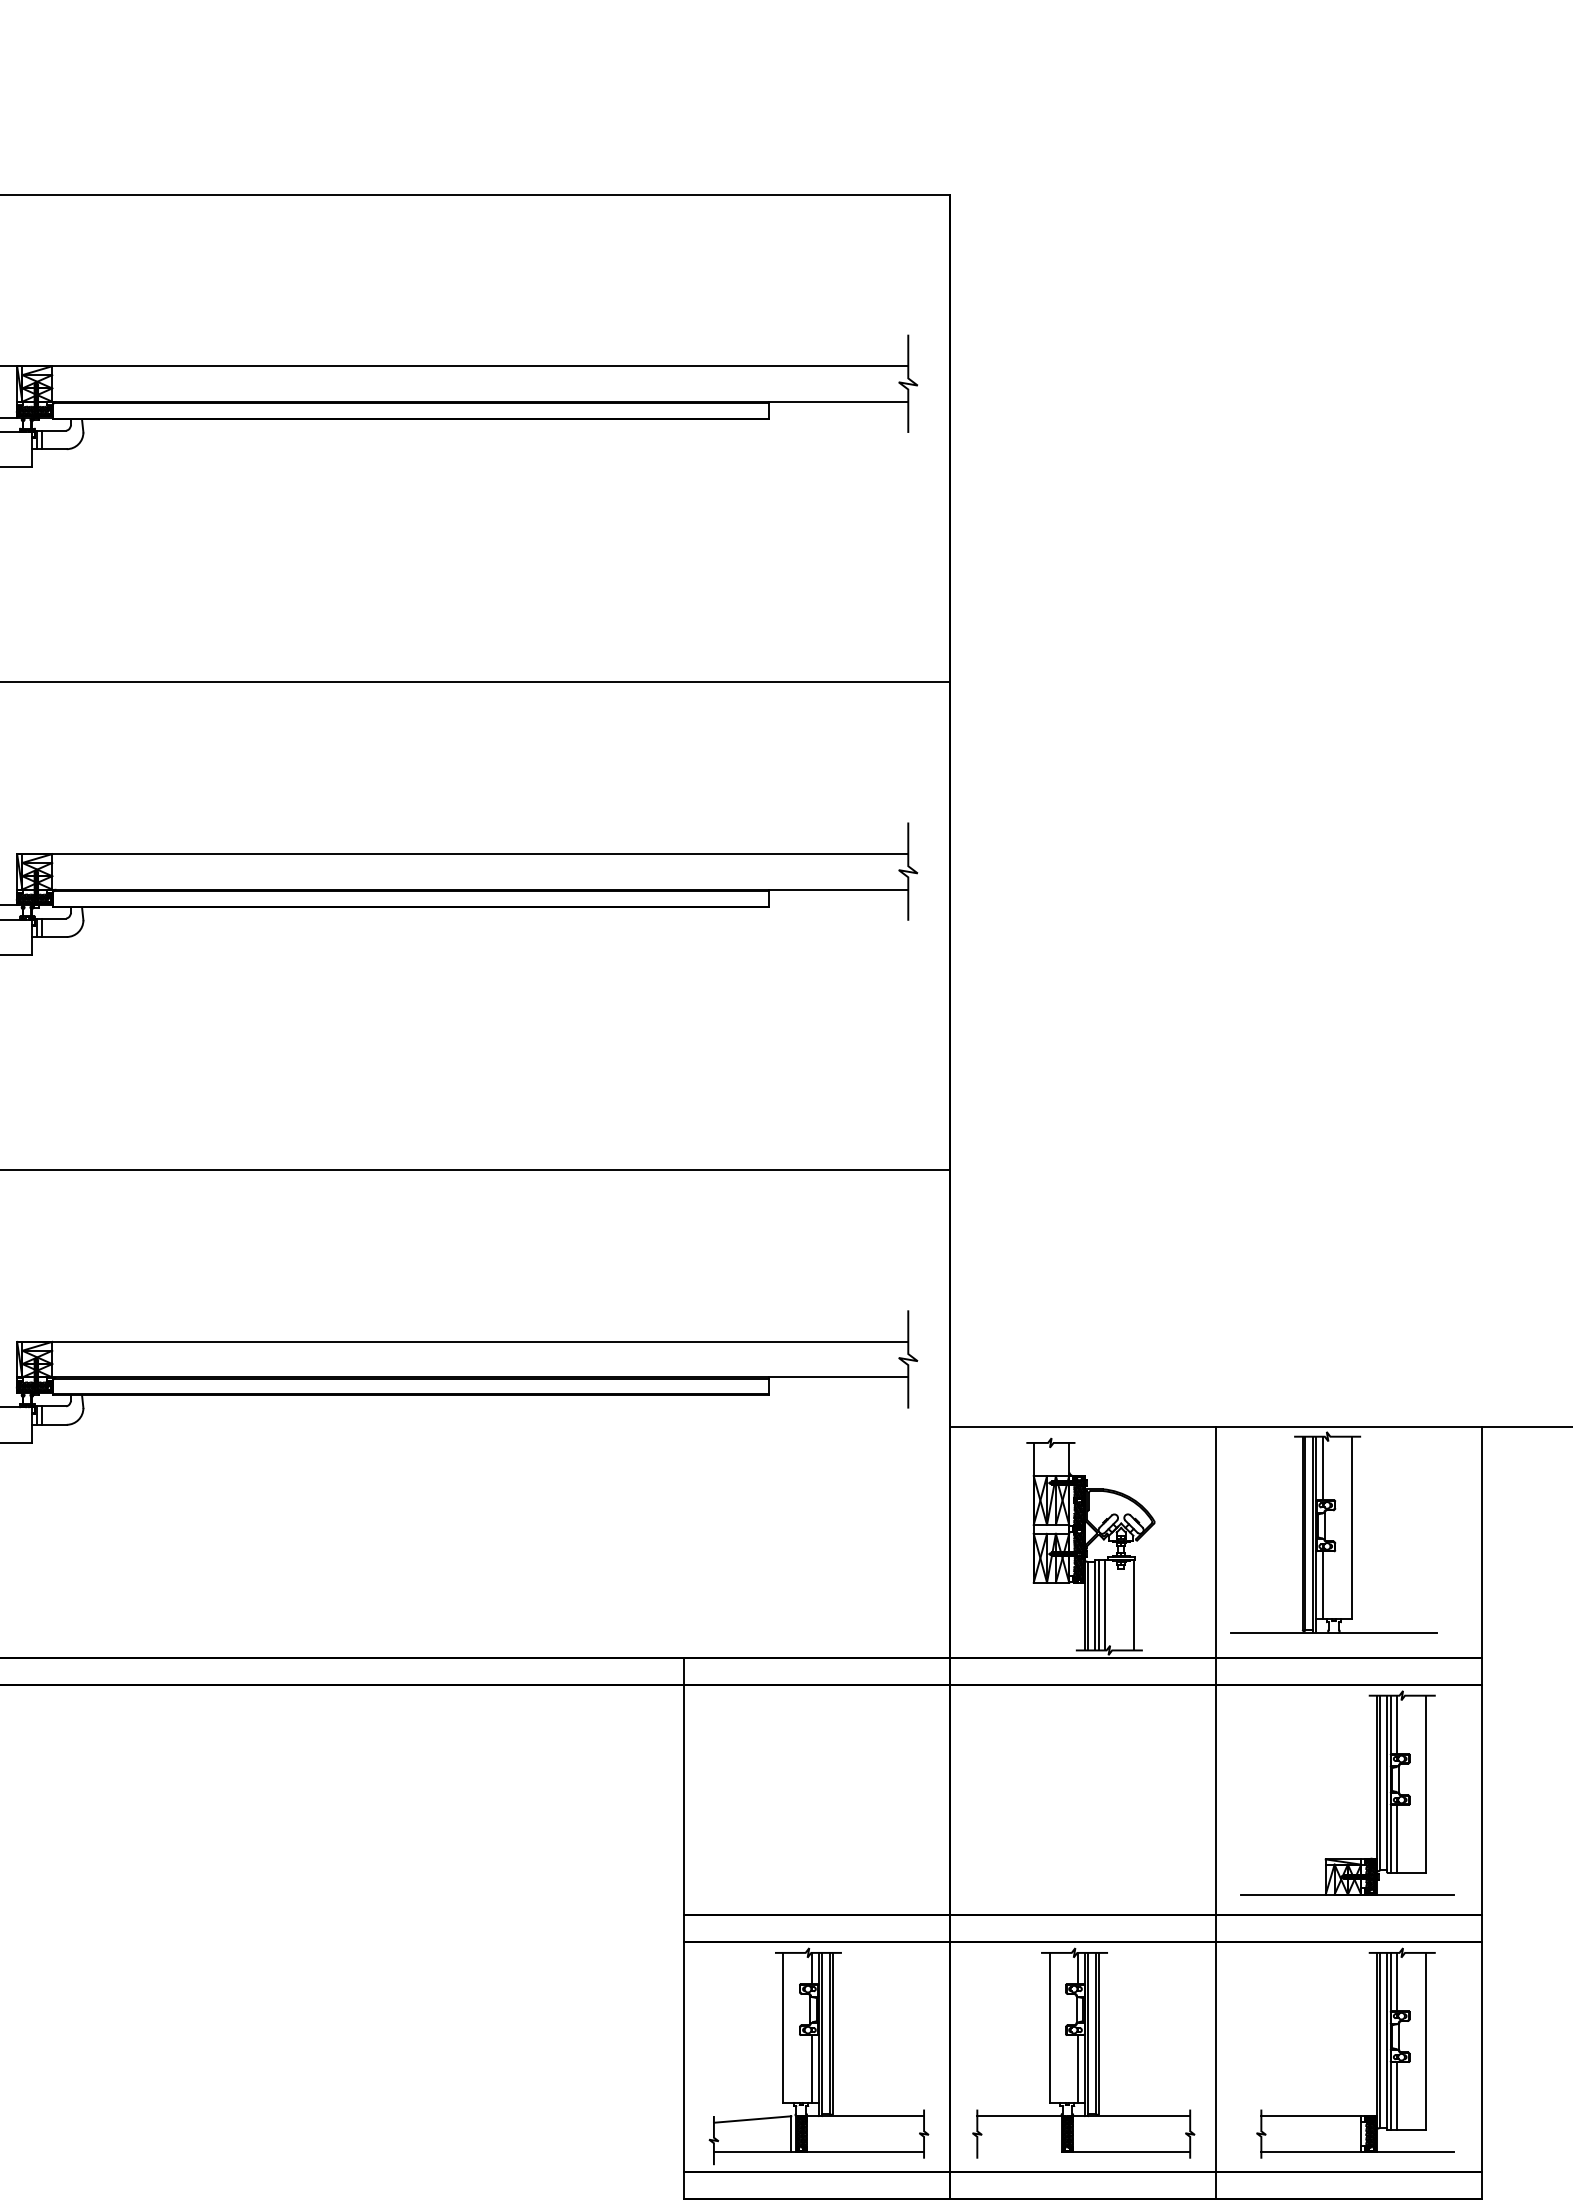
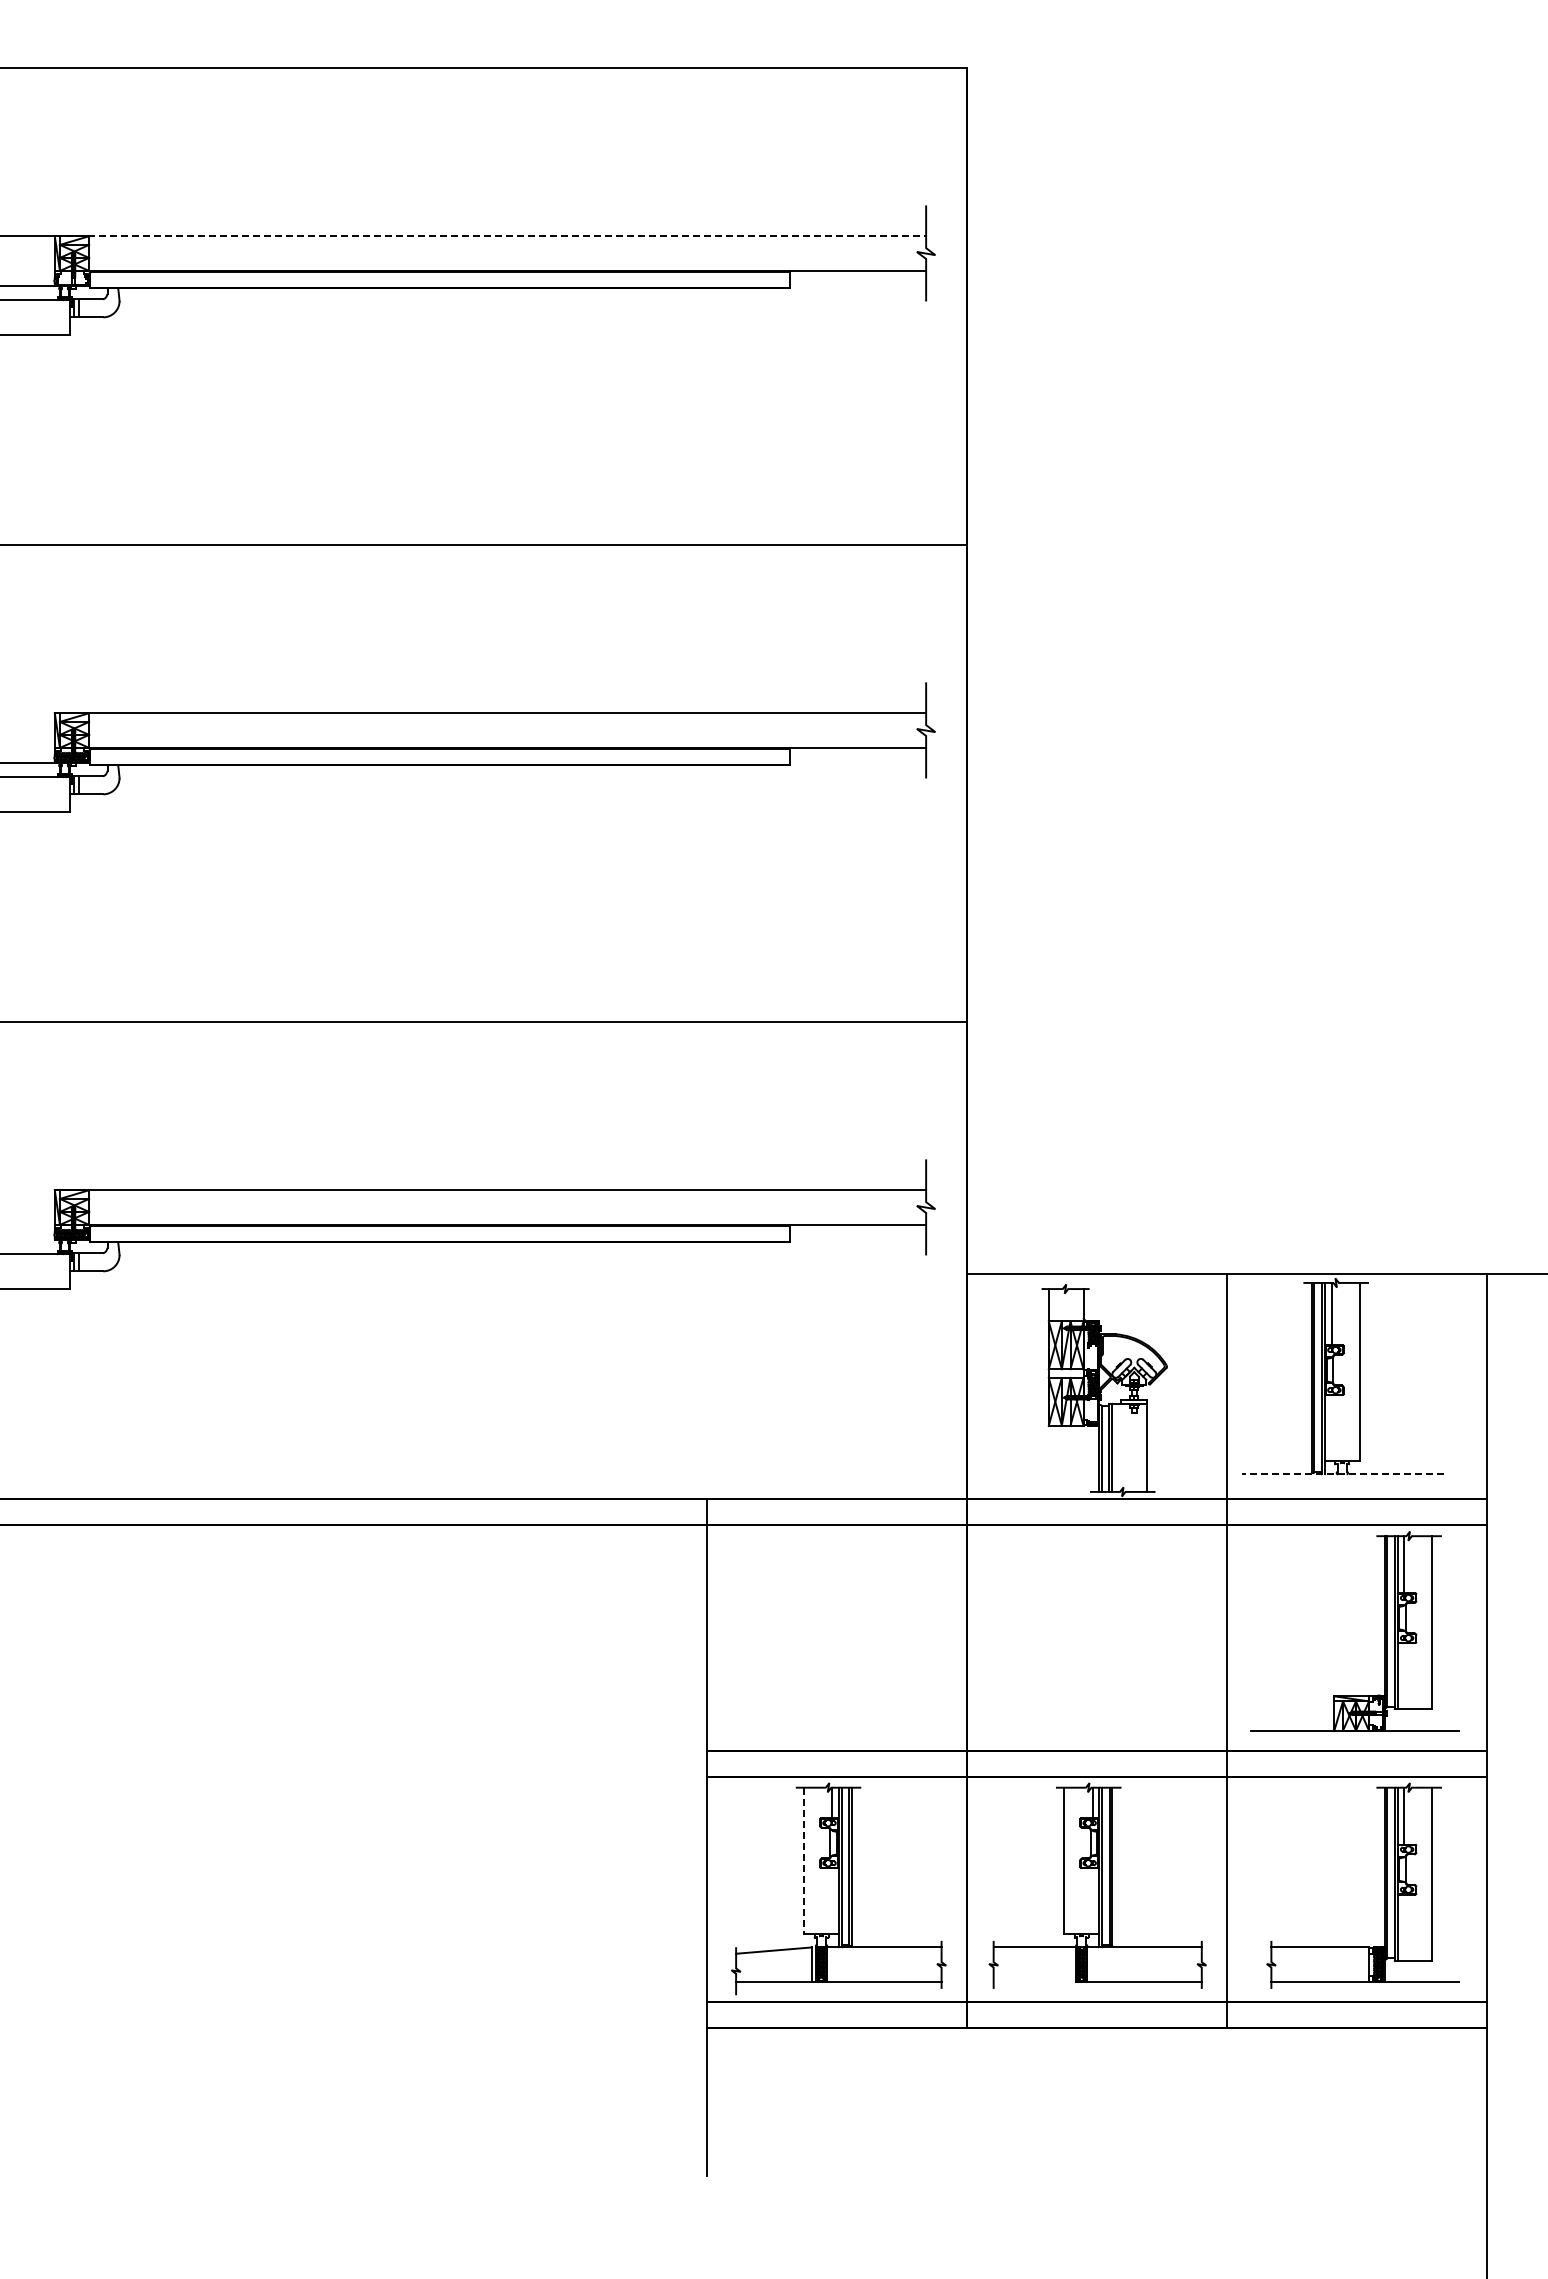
line: (462, 366) -> (490, 236), solid -> dashed
hatch: (34, 411) -> (71, 280), removed
hatch: (1078, 1513) -> (1092, 1358), removed
hatch: (1078, 1567) -> (1092, 1410), removed
line: (1322, 1585) -> (1331, 1428), removed
line: (1104, 1604) -> (1118, 1447), removed
line: (1334, 1632) -> (1342, 1474), solid -> dashed
line: (1397, 1839) -> (1404, 1676), removed
hatch: (1370, 1877) -> (1378, 1713), removed
line: (783, 2028) -> (804, 1861), solid -> dashed
line: (812, 2069) -> (832, 1901), removed
line: (1078, 2069) -> (1092, 1901), removed
line: (1397, 2095) -> (1404, 1927), removed

